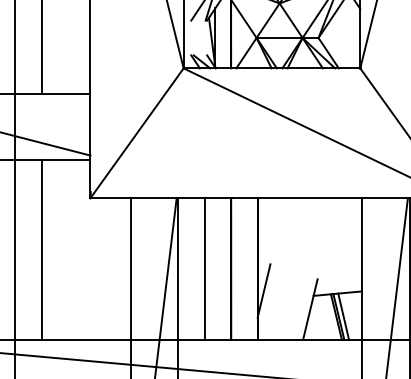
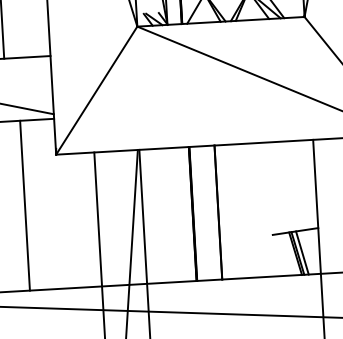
line: (41, 249) -> (24, 205), moved
line: (204, 268) -> (168, 214), removed
line: (263, 290) -> (225, 232), removed
line: (310, 309) -> (270, 248), removed

